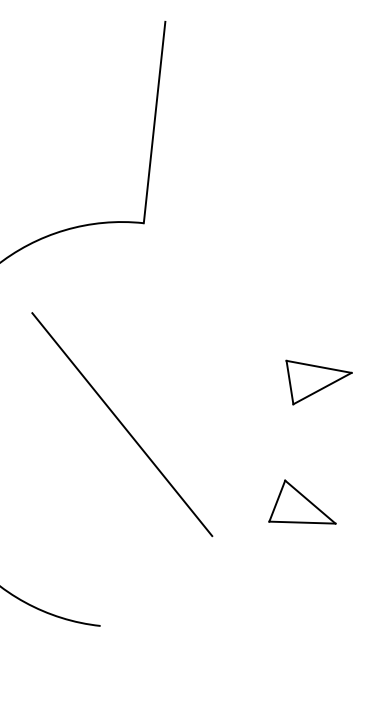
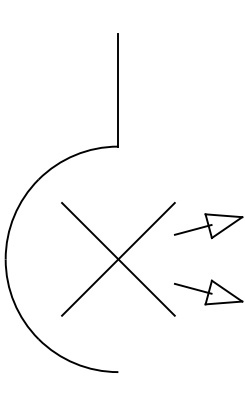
line: (260, 385) -> (192, 229), added
line: (122, 423) -> (118, 258), added
line: (249, 490) -> (192, 288), added

